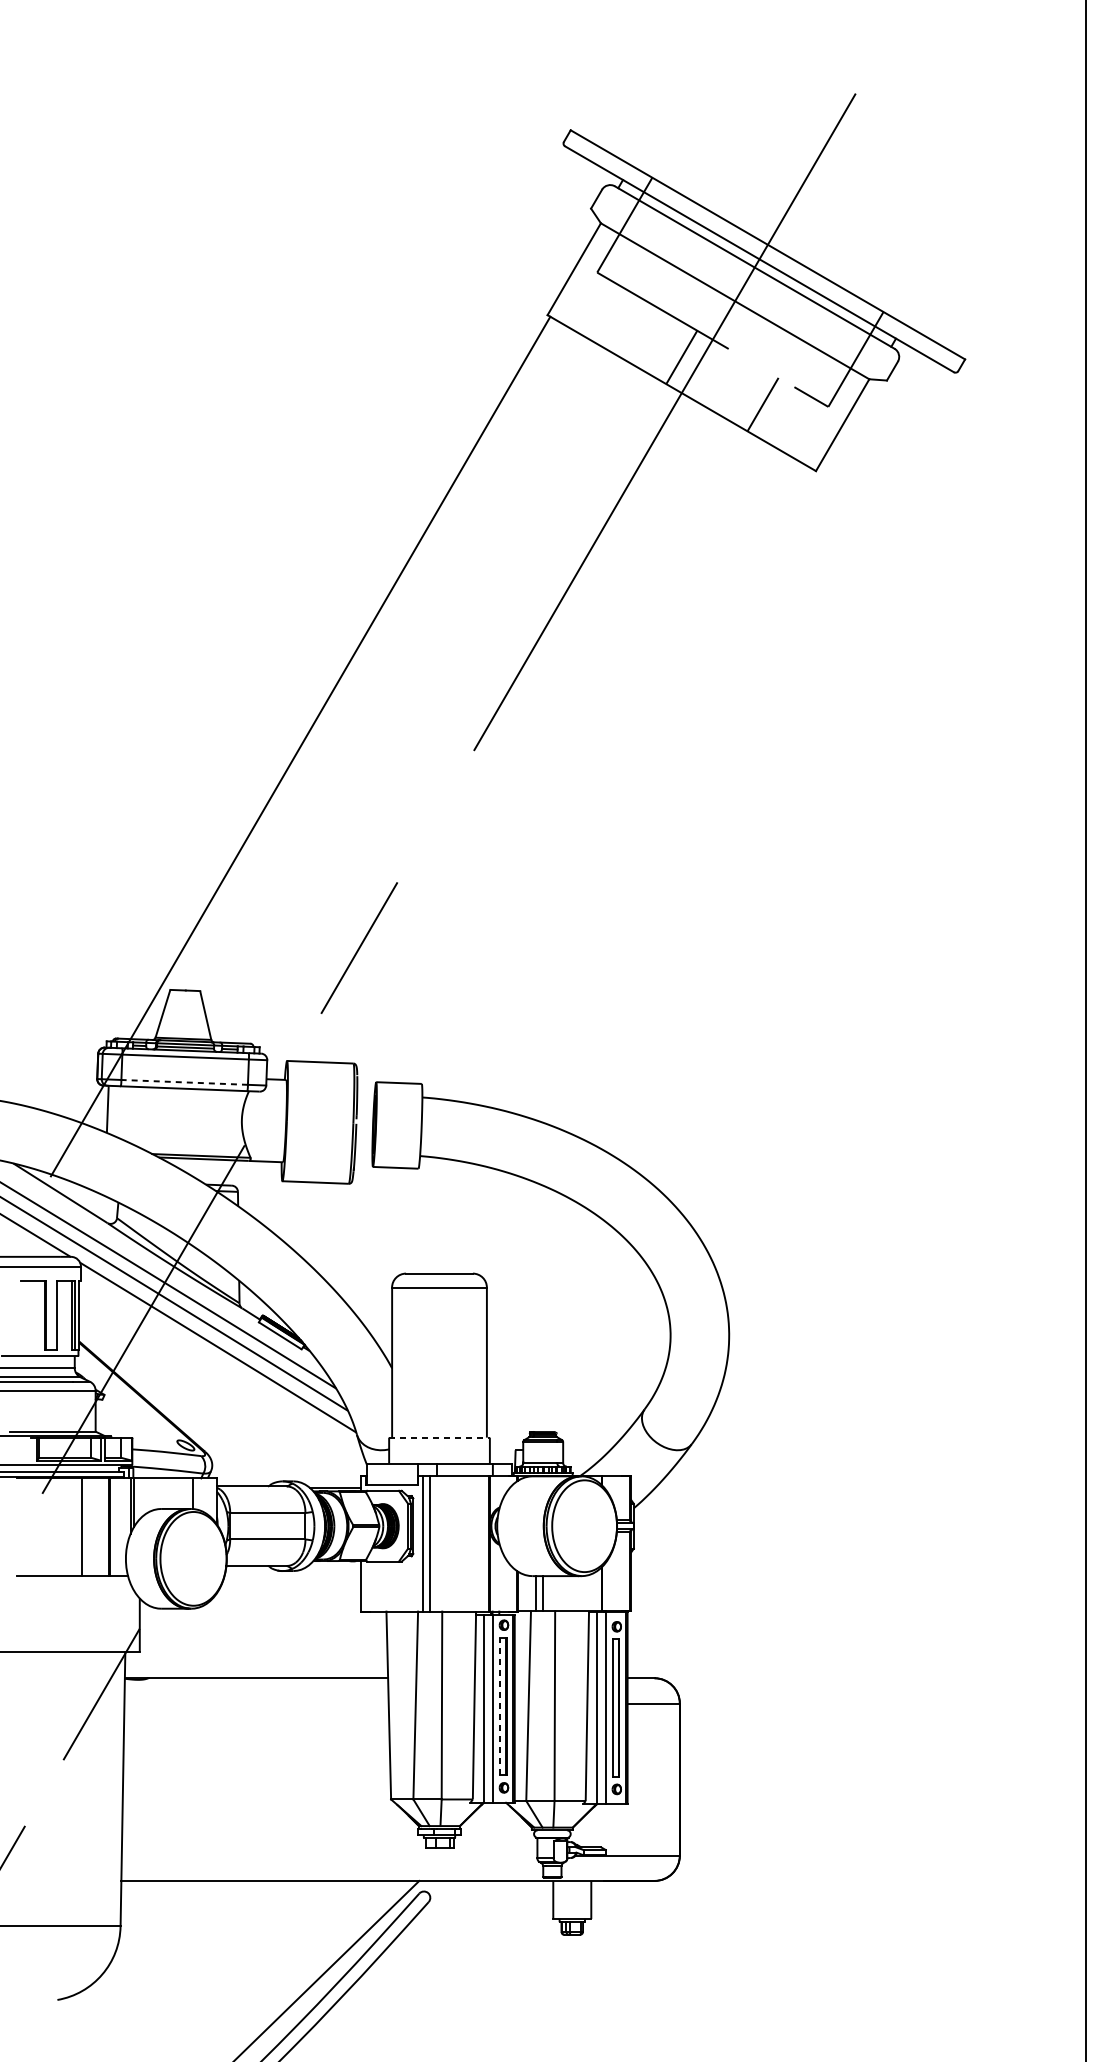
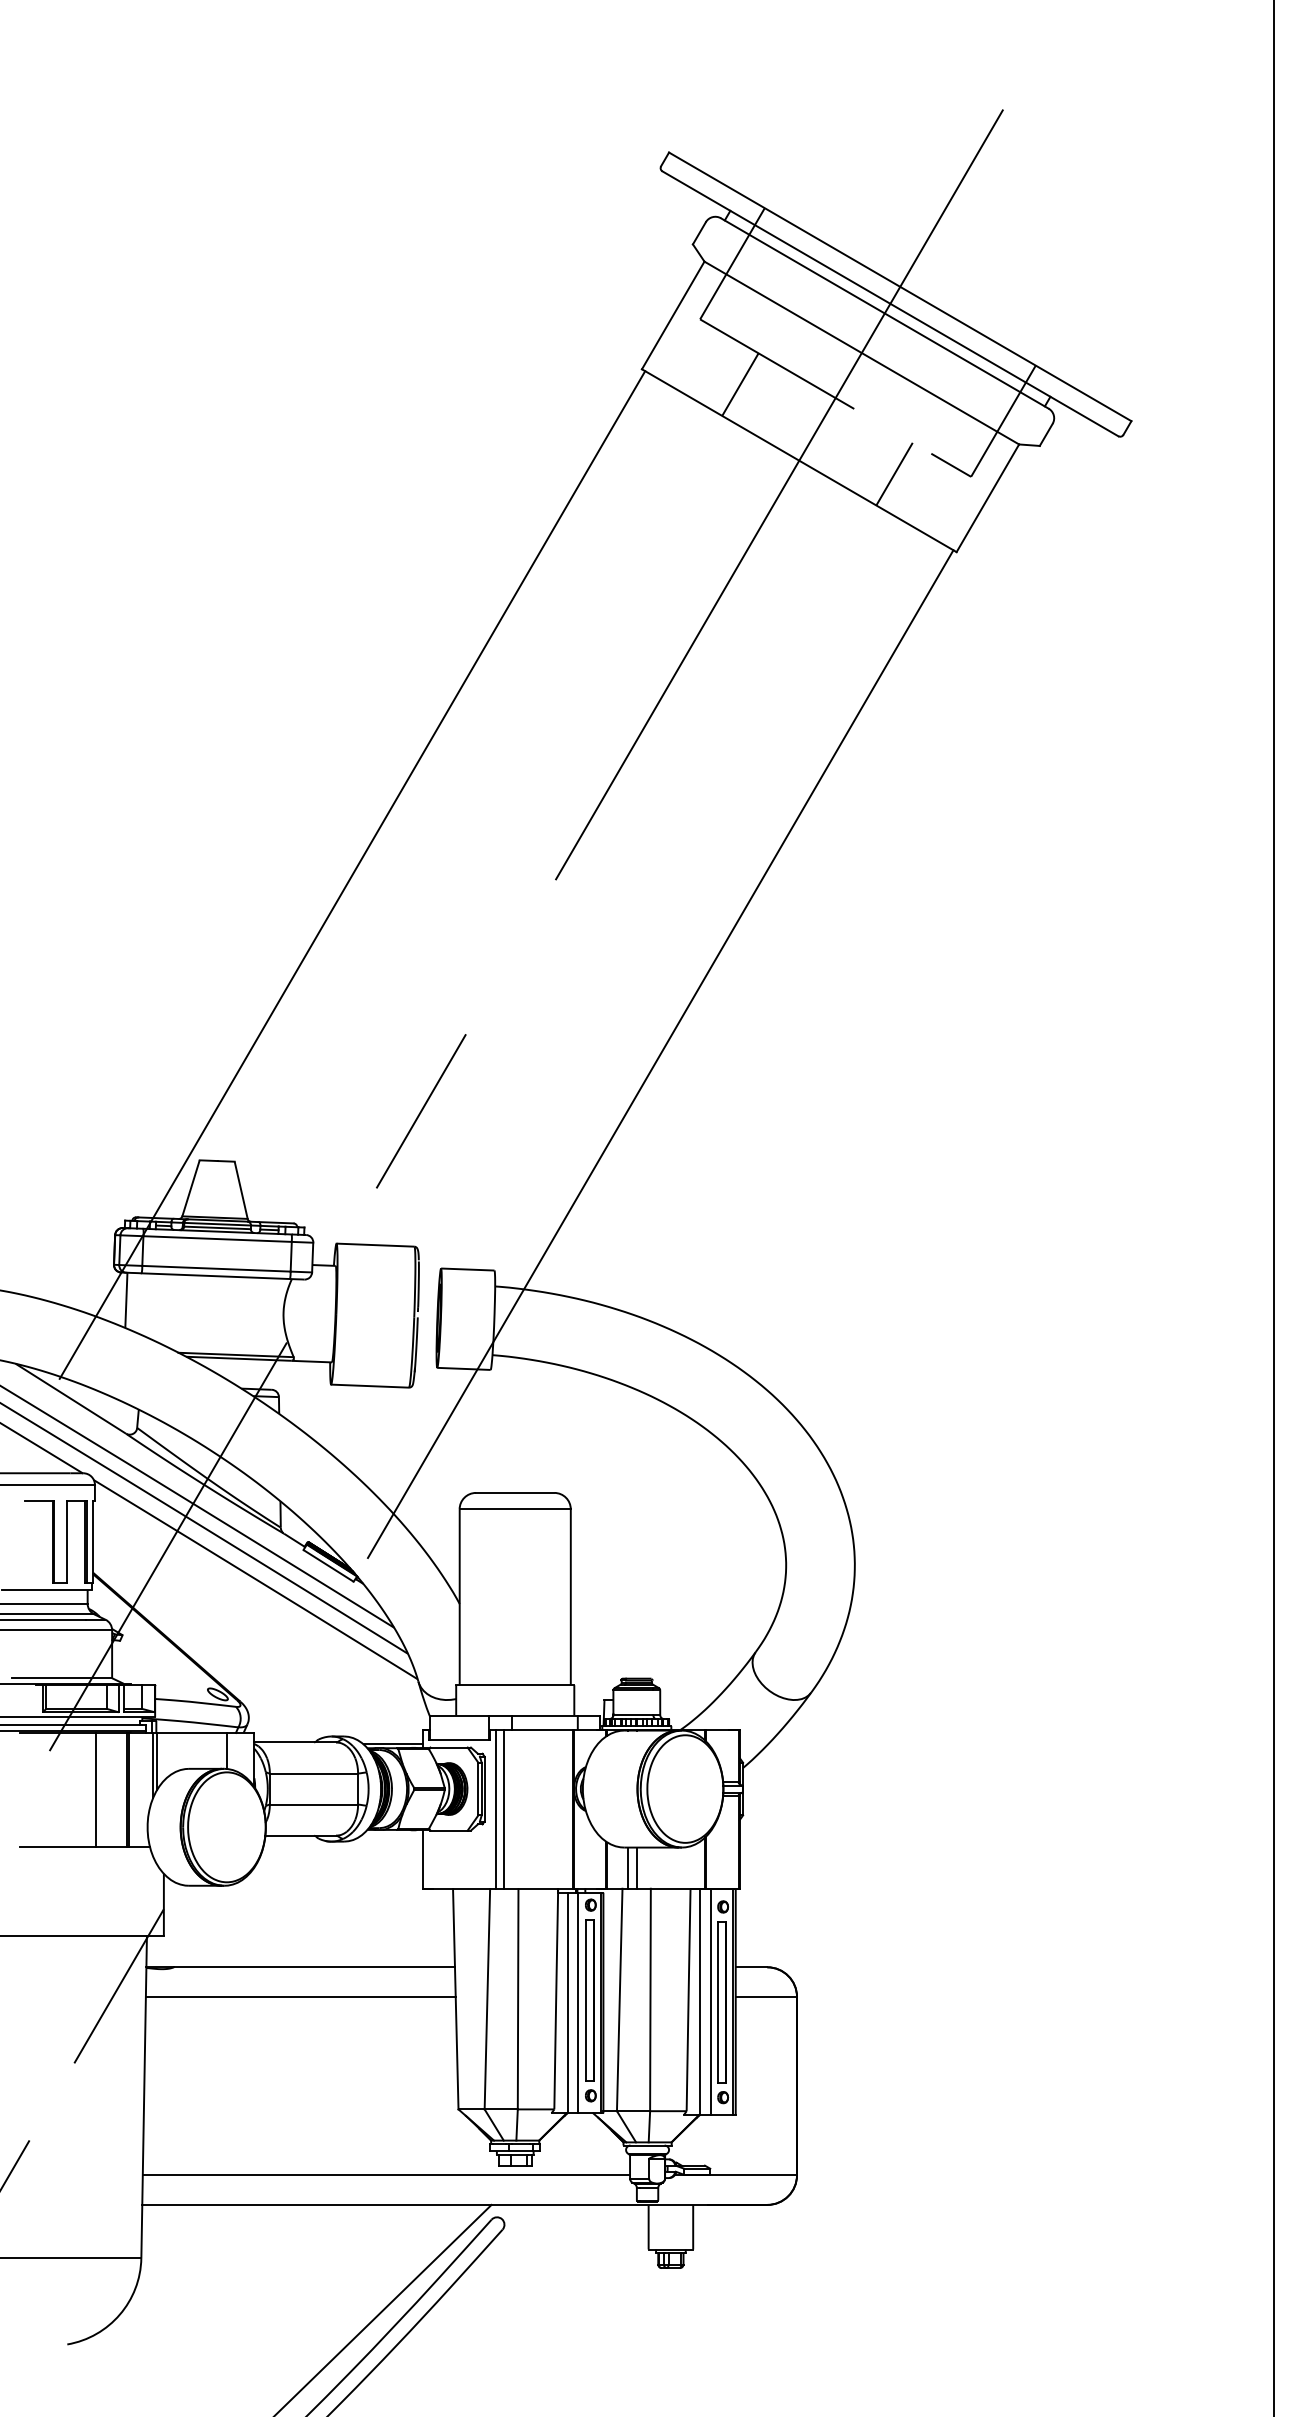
line: (681, 357) -> (740, 384), moved
line: (563, 898) -> (660, 1053), added
line: (183, 1082) -> (215, 1268), dashed -> solid
line: (439, 1437) -> (515, 1685), dashed -> solid
line: (256, 1703) -> (300, 1996), added
line: (499, 1706) -> (585, 2000), dashed -> solid
line: (329, 1855) -> (386, 2175), added

